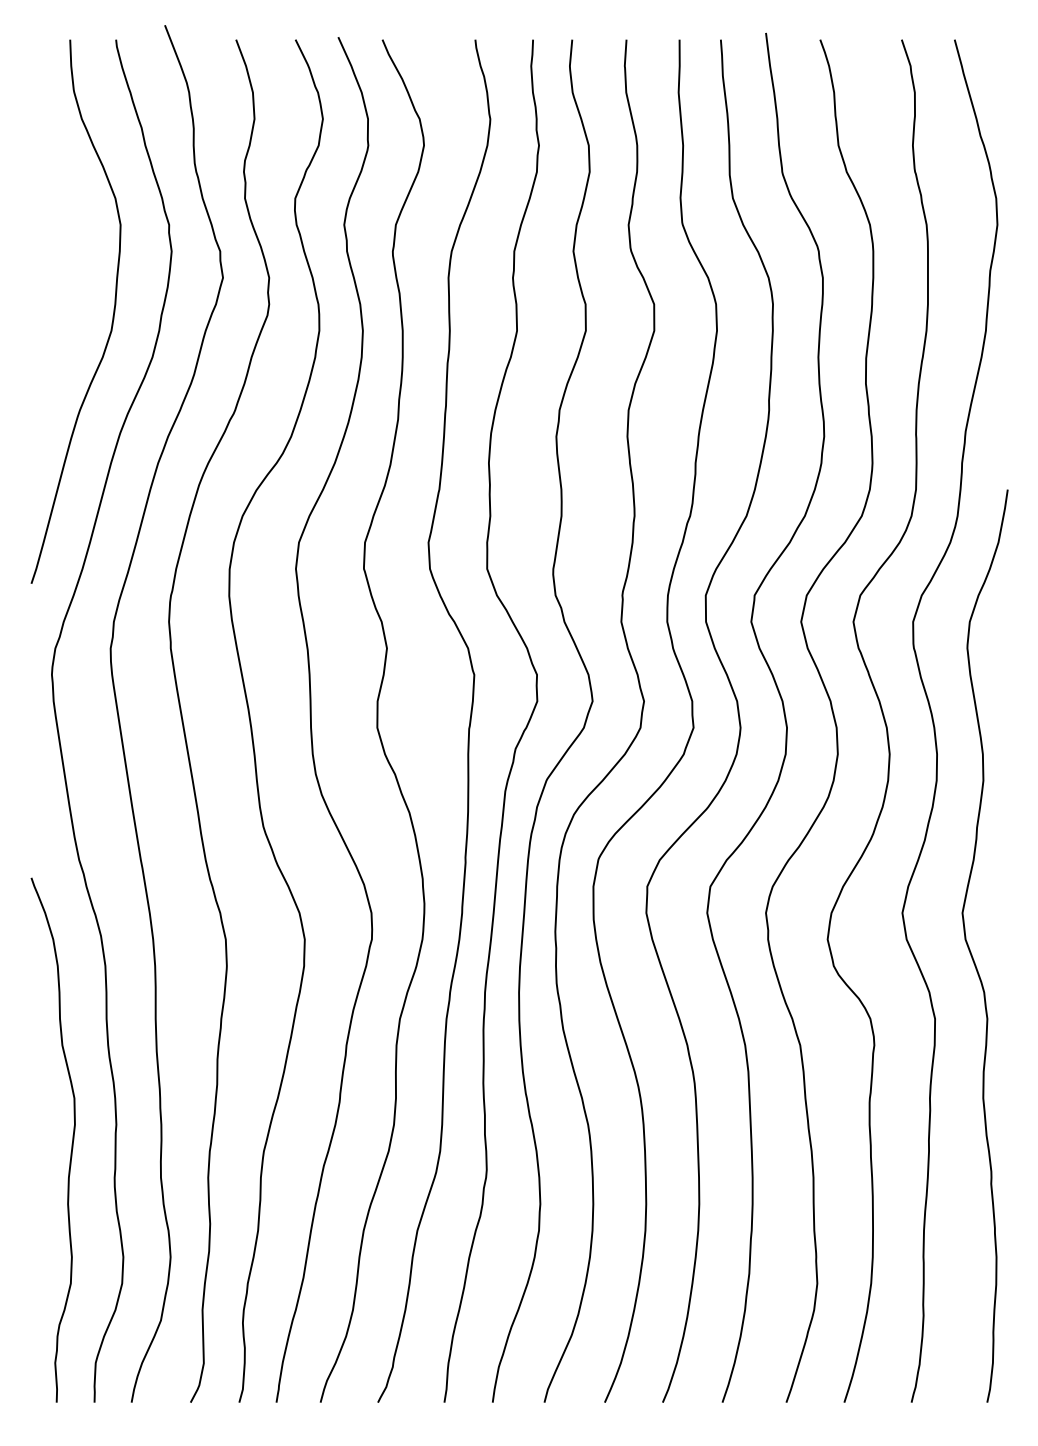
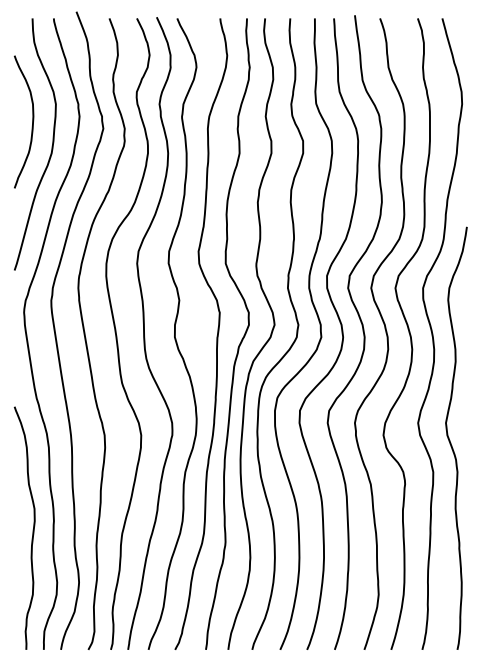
curve: (70, 262) -> (32, 121), added

